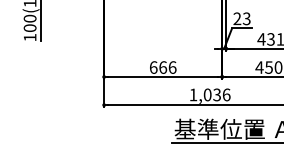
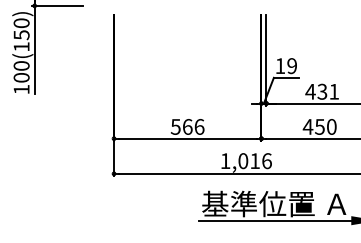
text: (241, 19) -> (285, 66), 23 -> 19
text: (153, 67) -> (175, 126), 666 -> 566
text: (216, 95) -> (254, 161), 1,036 -> 1,016

